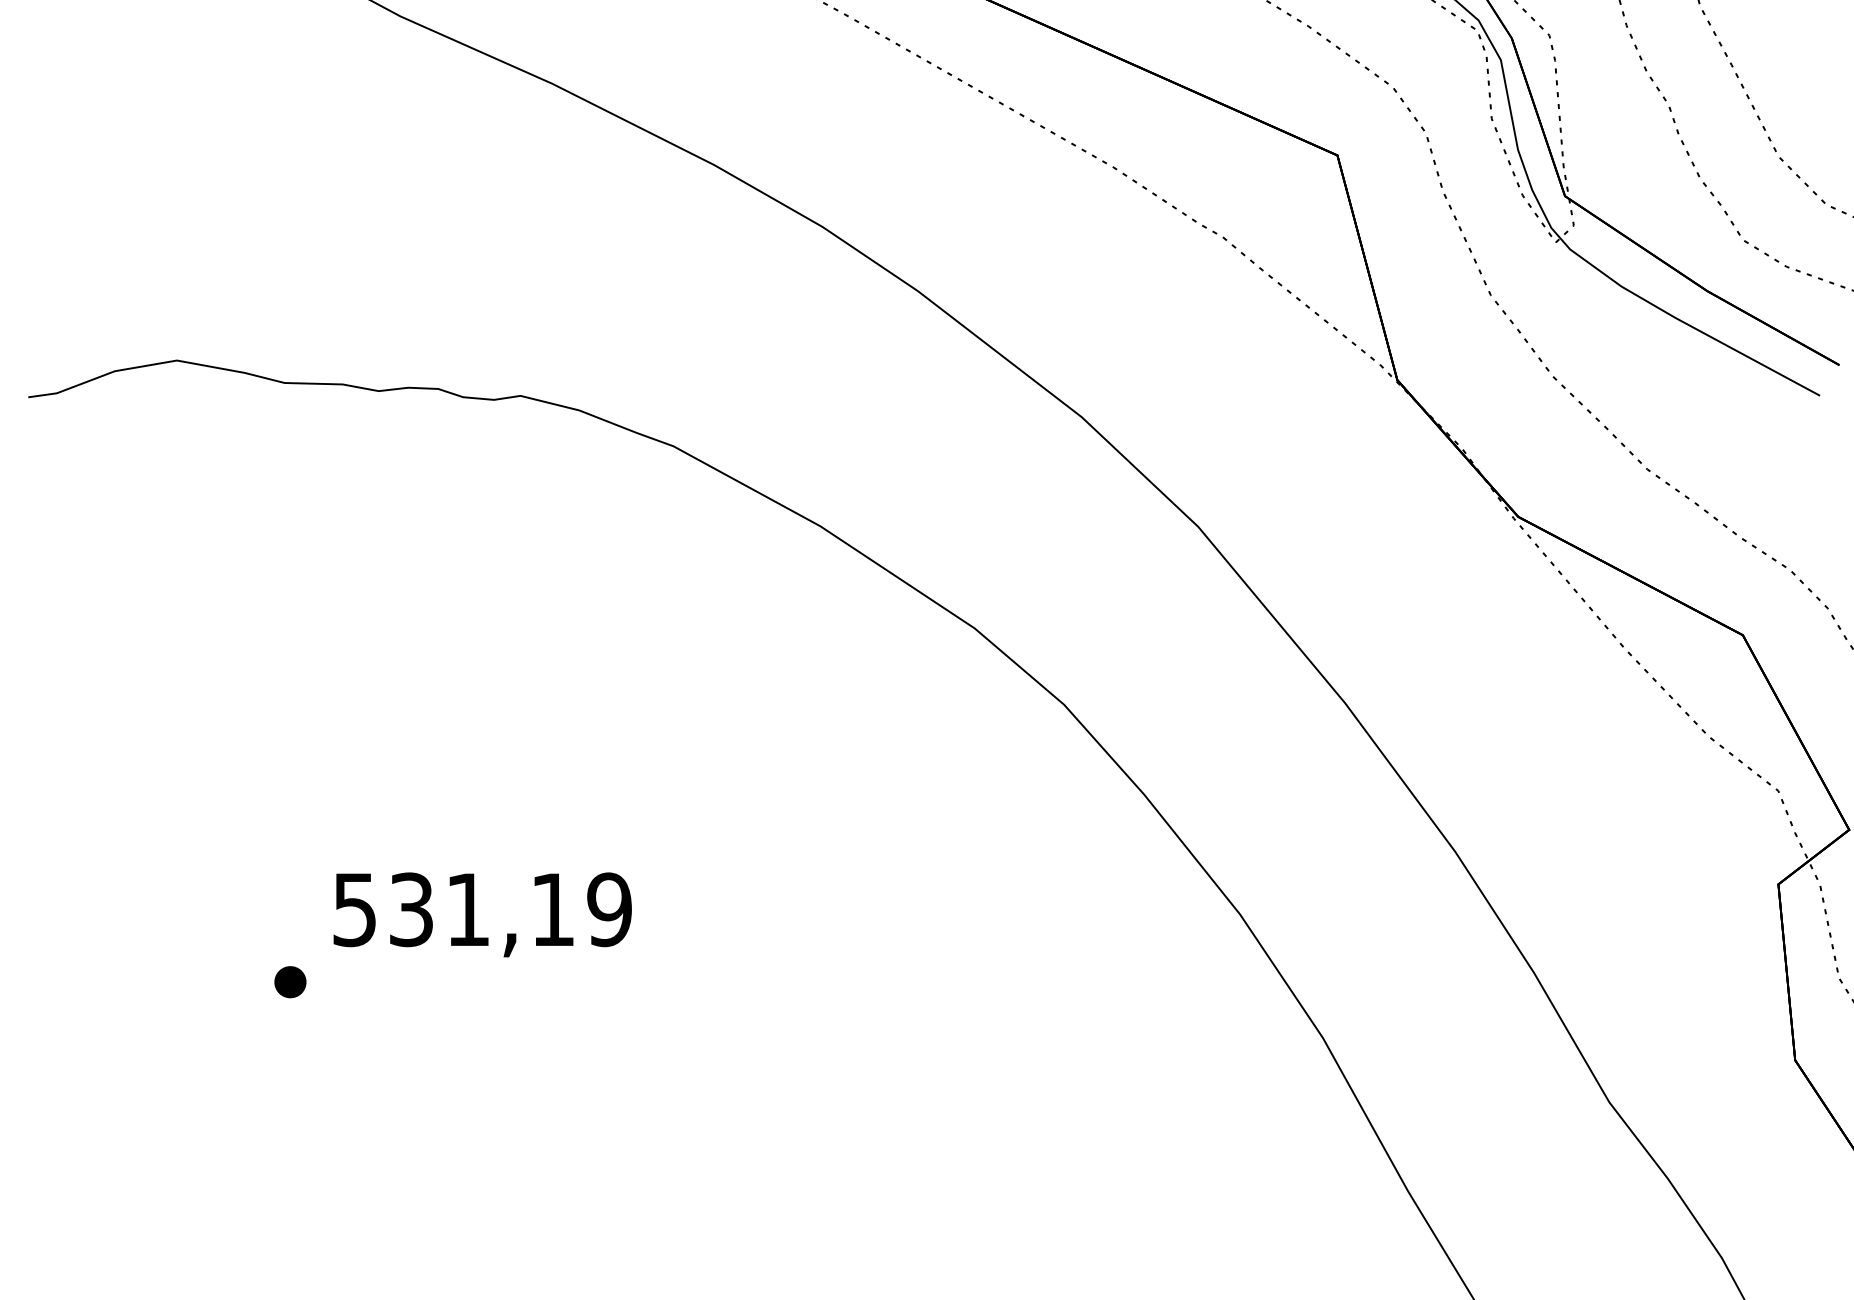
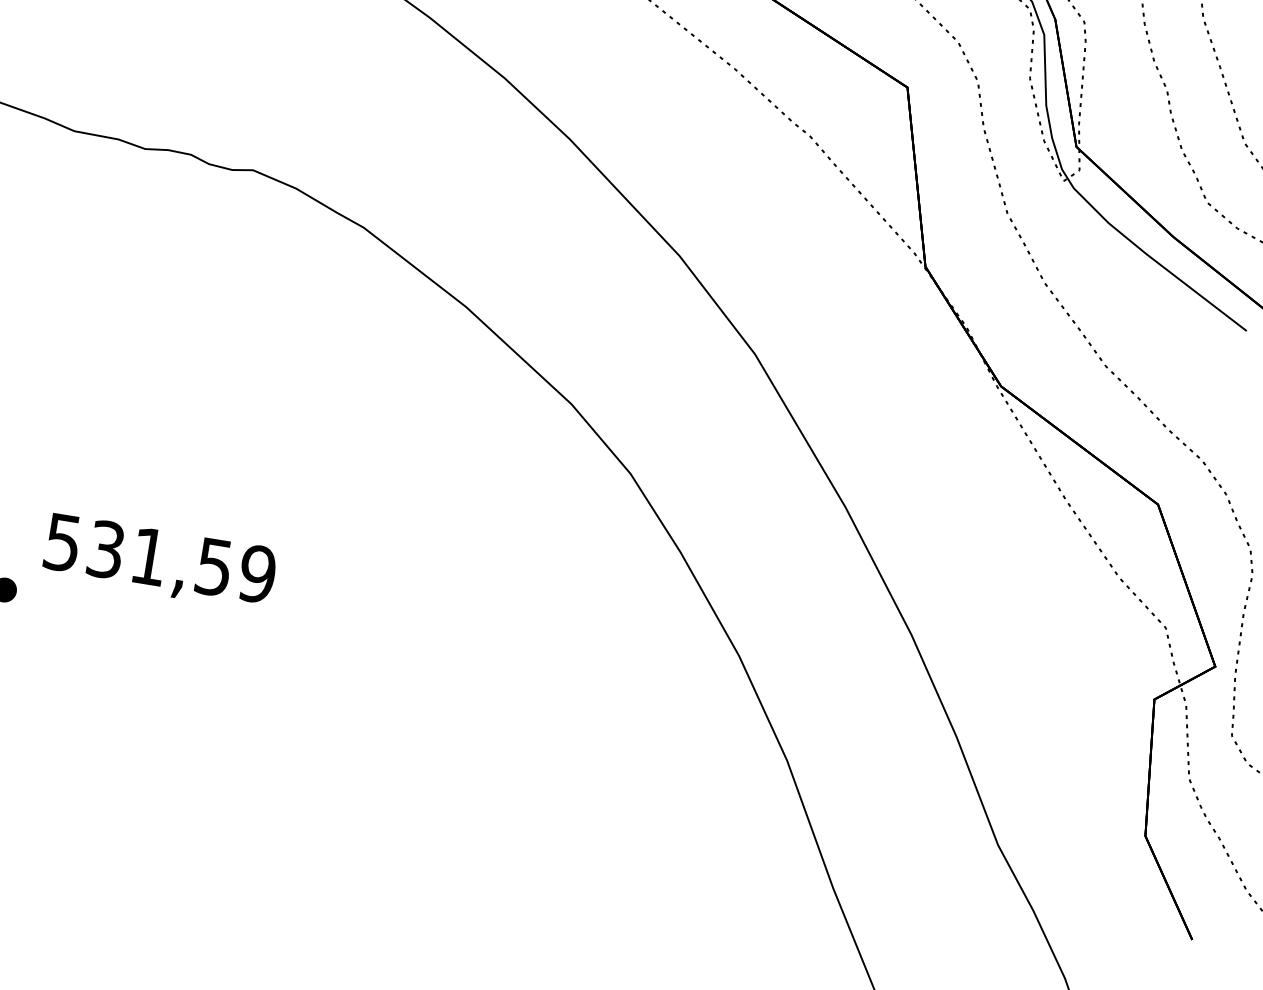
text: (552, 910) -> (213, 567), 531,19 -> 531,59

